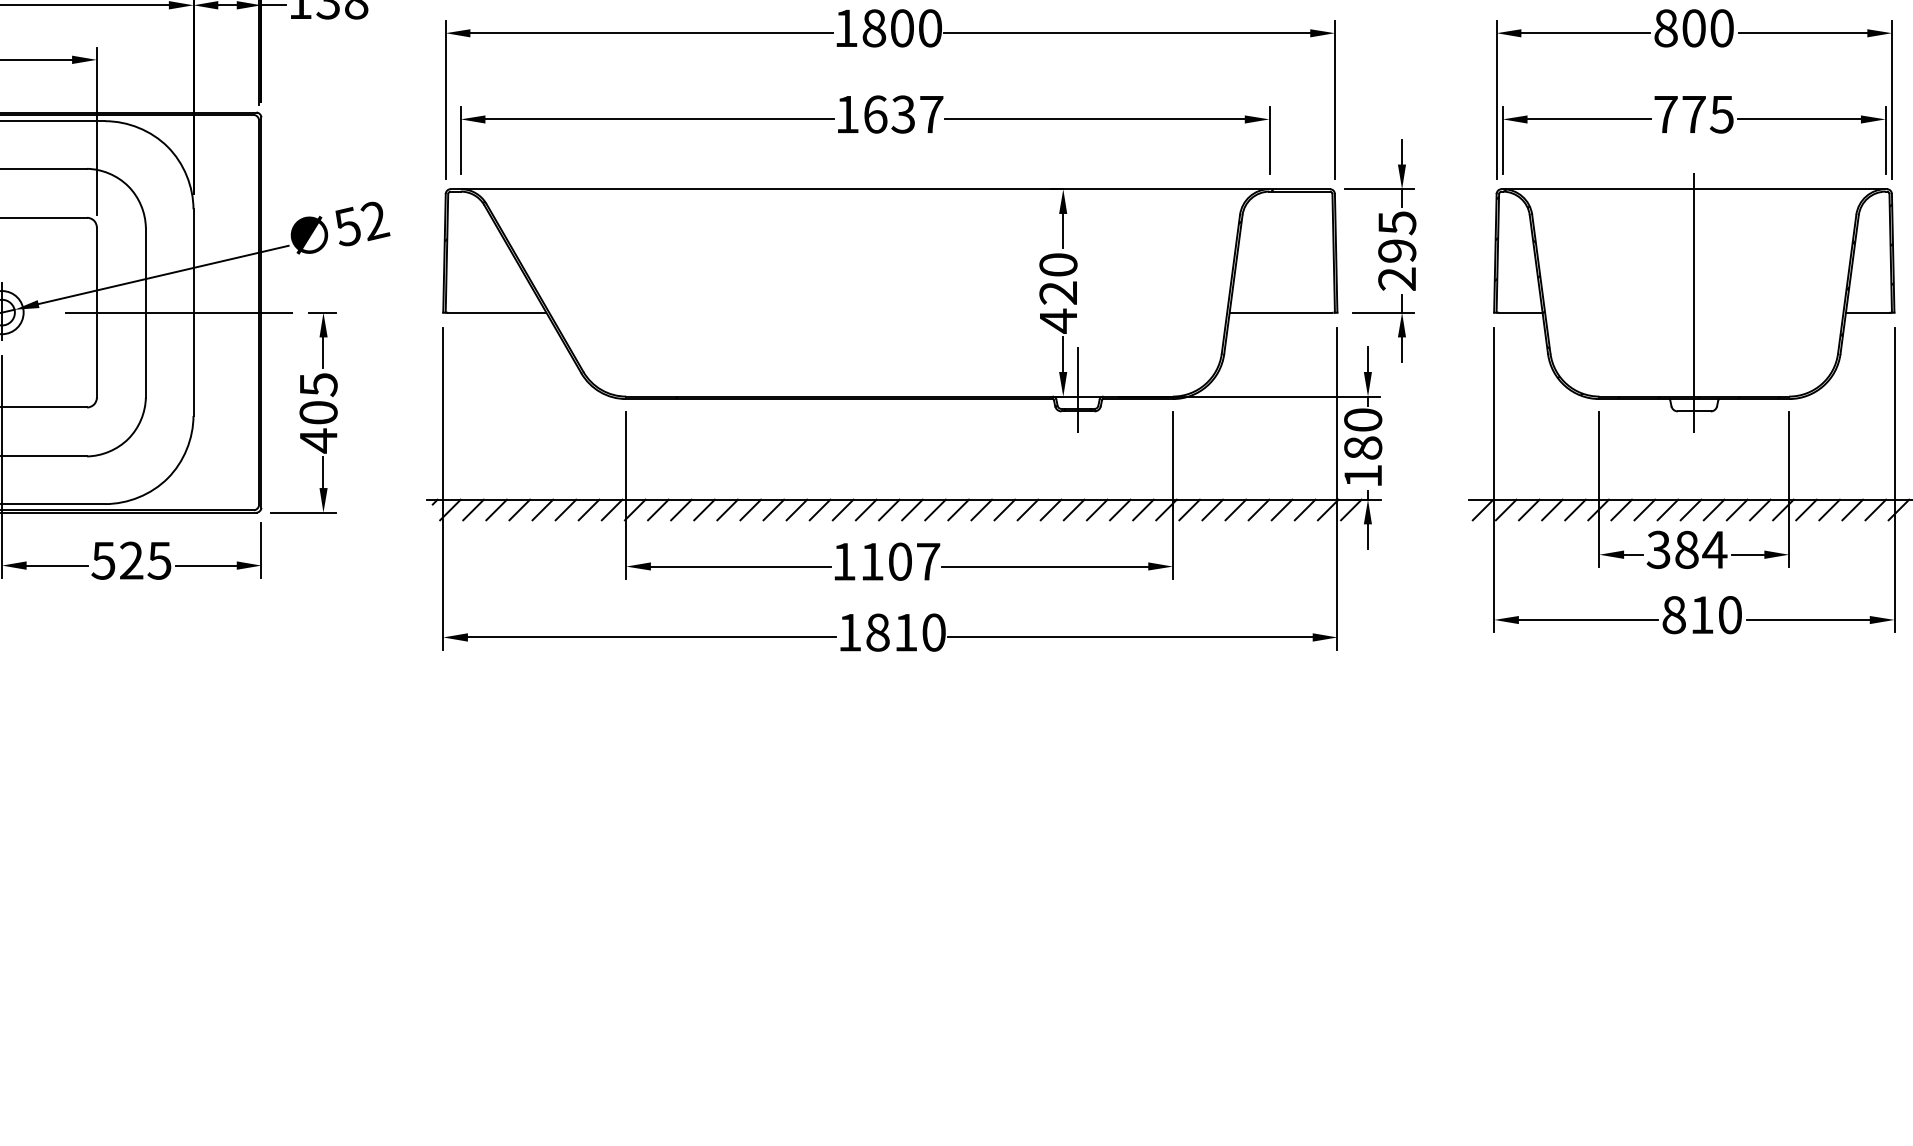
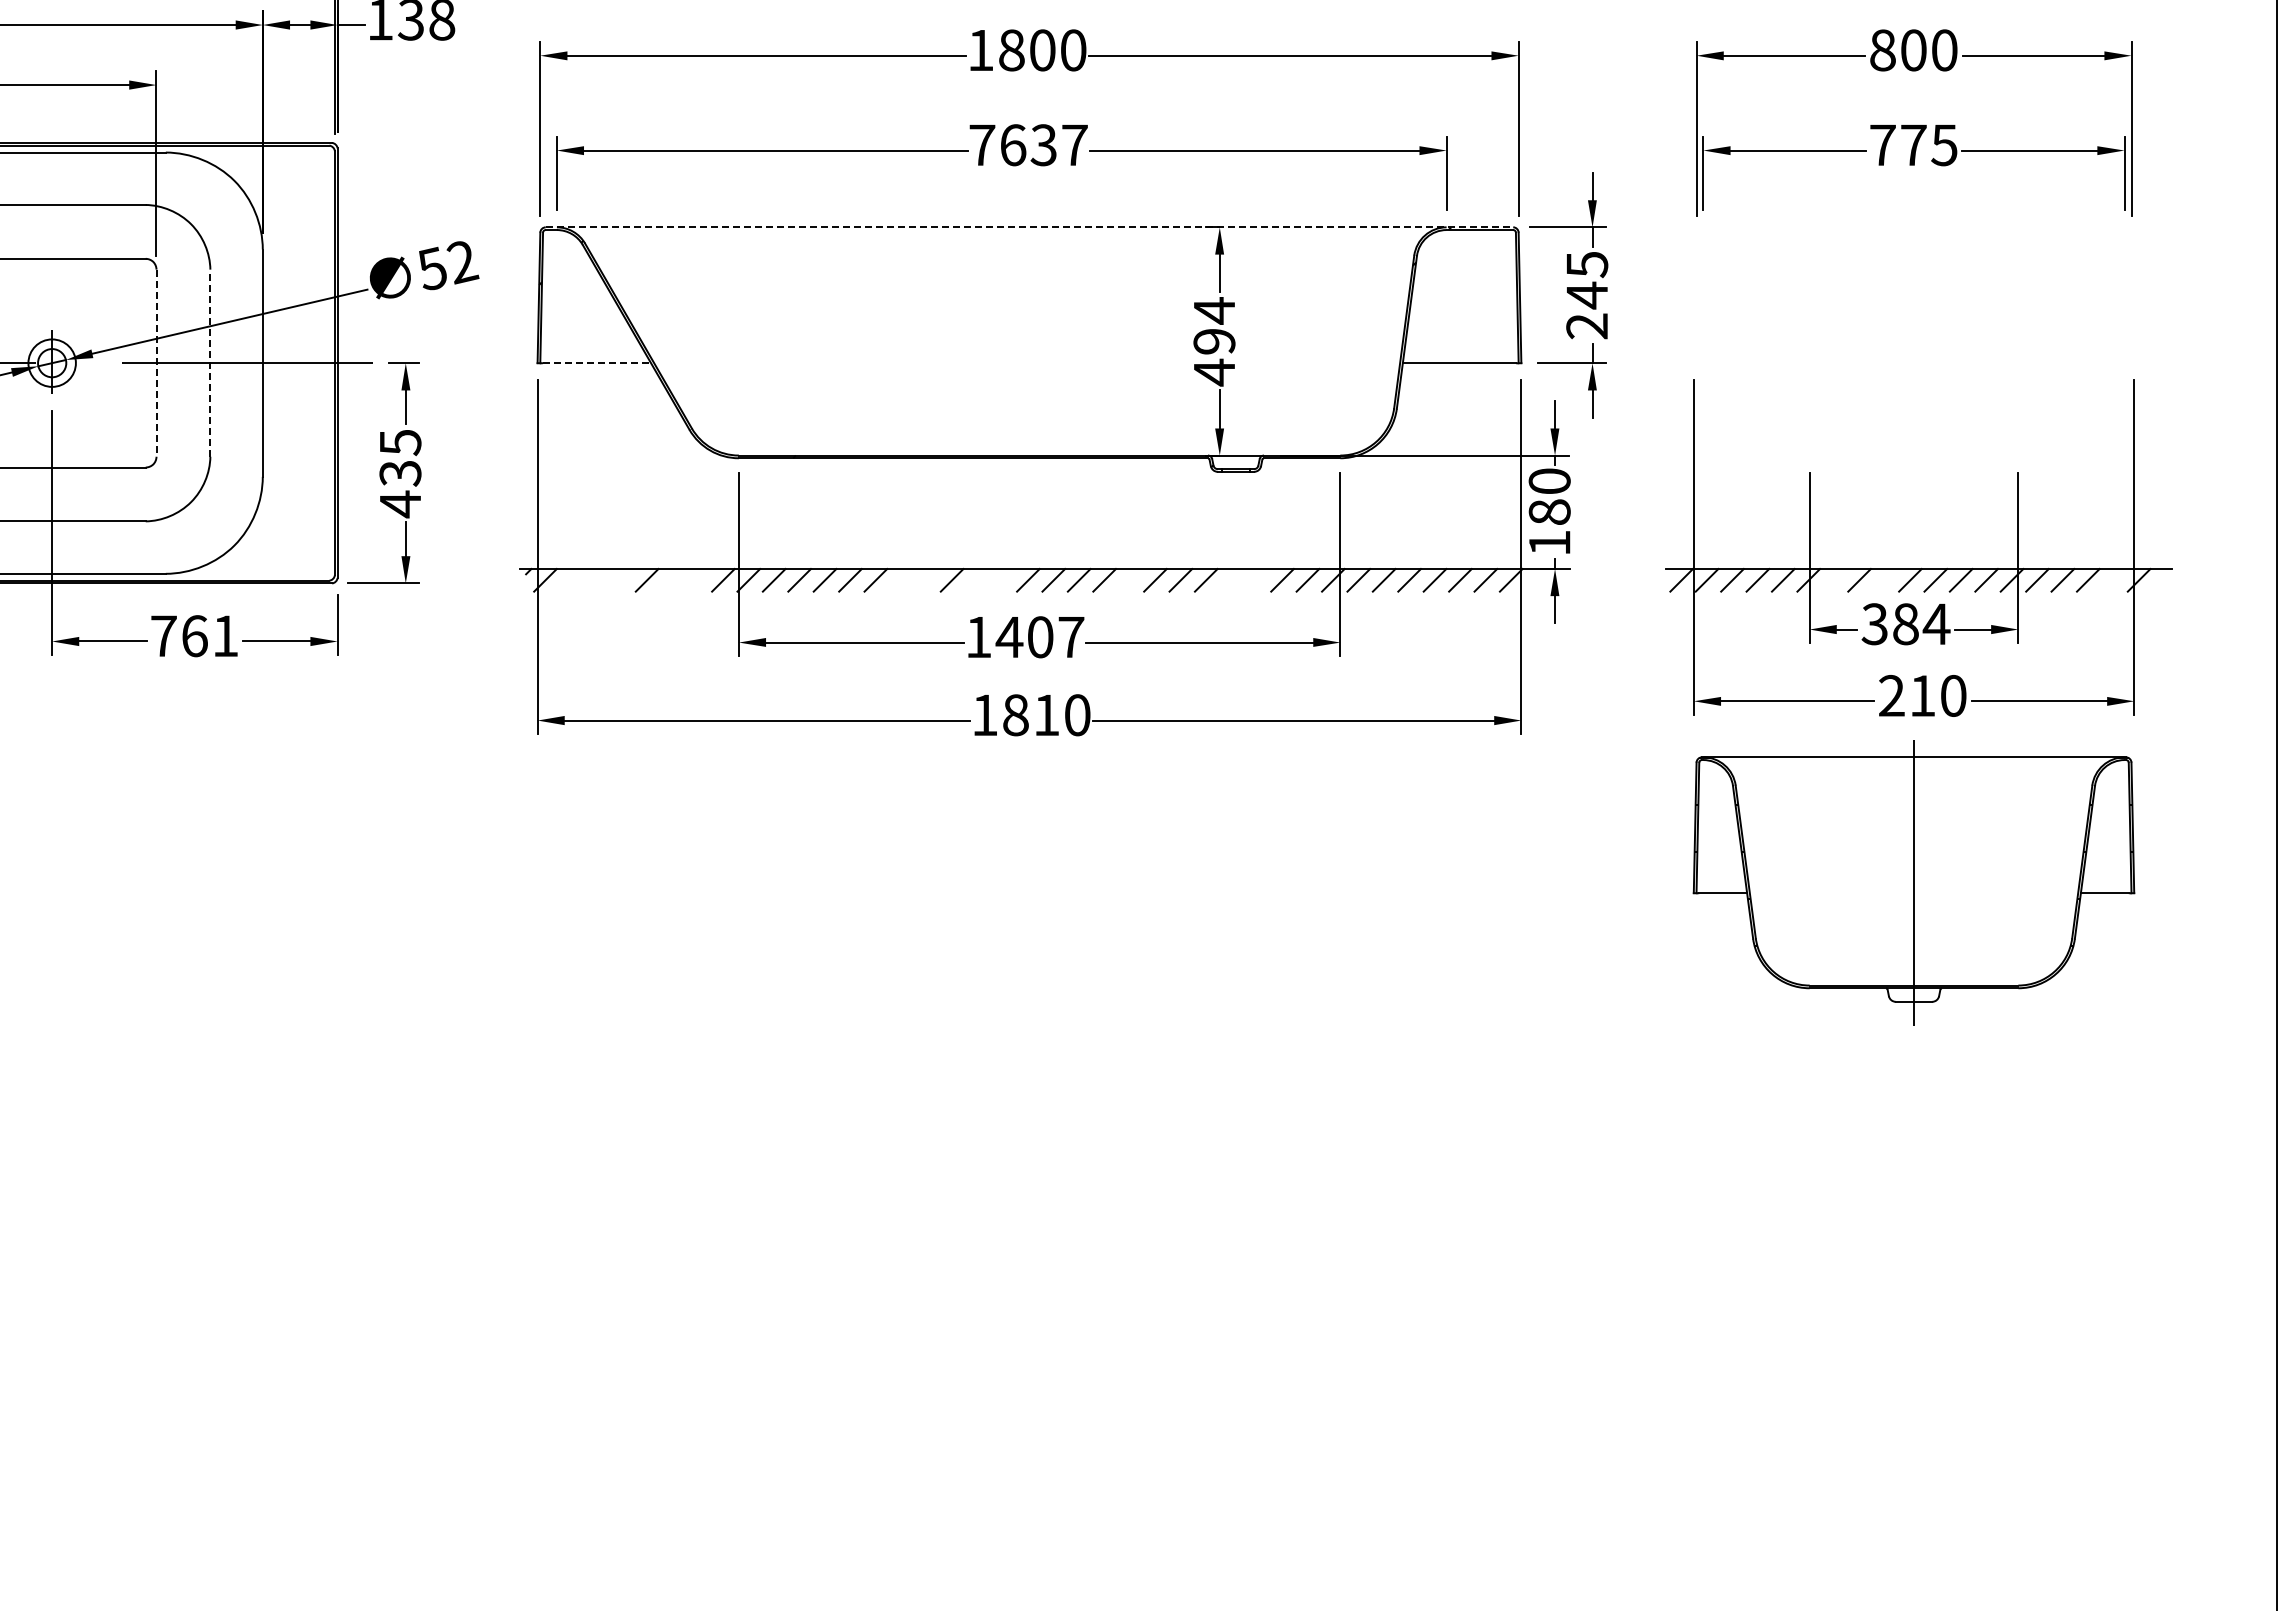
text: (847, 113) -> (982, 144), 1637 -> 7637
line: (890, 189) -> (1029, 227), solid -> dashed
text: (1397, 251) -> (1587, 295), 295 -> 245
text: (1058, 278) -> (1214, 325), 420 -> 494
part: (1693, 302) -> (1913, 882), moved
line: (96, 312) -> (156, 363), solid -> dashed
line: (145, 312) -> (210, 363), solid -> dashed
line: (497, 312) -> (597, 363), solid -> dashed
line: (1077, 390) -> (1235, 448), removed
text: (318, 412) -> (400, 473), 405 -> 435
line: (473, 510) -> (570, 580), removed
line: (496, 510) -> (596, 580), removed
line: (519, 510) -> (621, 580), removed
line: (565, 510) -> (672, 580), removed
line: (588, 510) -> (697, 580), removed
line: (774, 510) -> (901, 580), removed
line: (796, 510) -> (926, 580), removed
line: (843, 510) -> (977, 580), removed
line: (865, 510) -> (1002, 580), removed
line: (981, 510) -> (1129, 580), removed
line: (1073, 510) -> (1231, 580), removed
line: (1096, 510) -> (1256, 580), removed
line: (1351, 510) -> (1536, 580), removed
line: (1621, 510) -> (1833, 580), removed
line: (1667, 510) -> (1884, 580), removed
line: (1875, 510) -> (2113, 580), removed
text: (131, 561) -> (194, 636), 525 -> 761
text: (872, 561) -> (1009, 637), 1107 -> 1407
text: (1673, 614) -> (1891, 695), 810 -> 210

